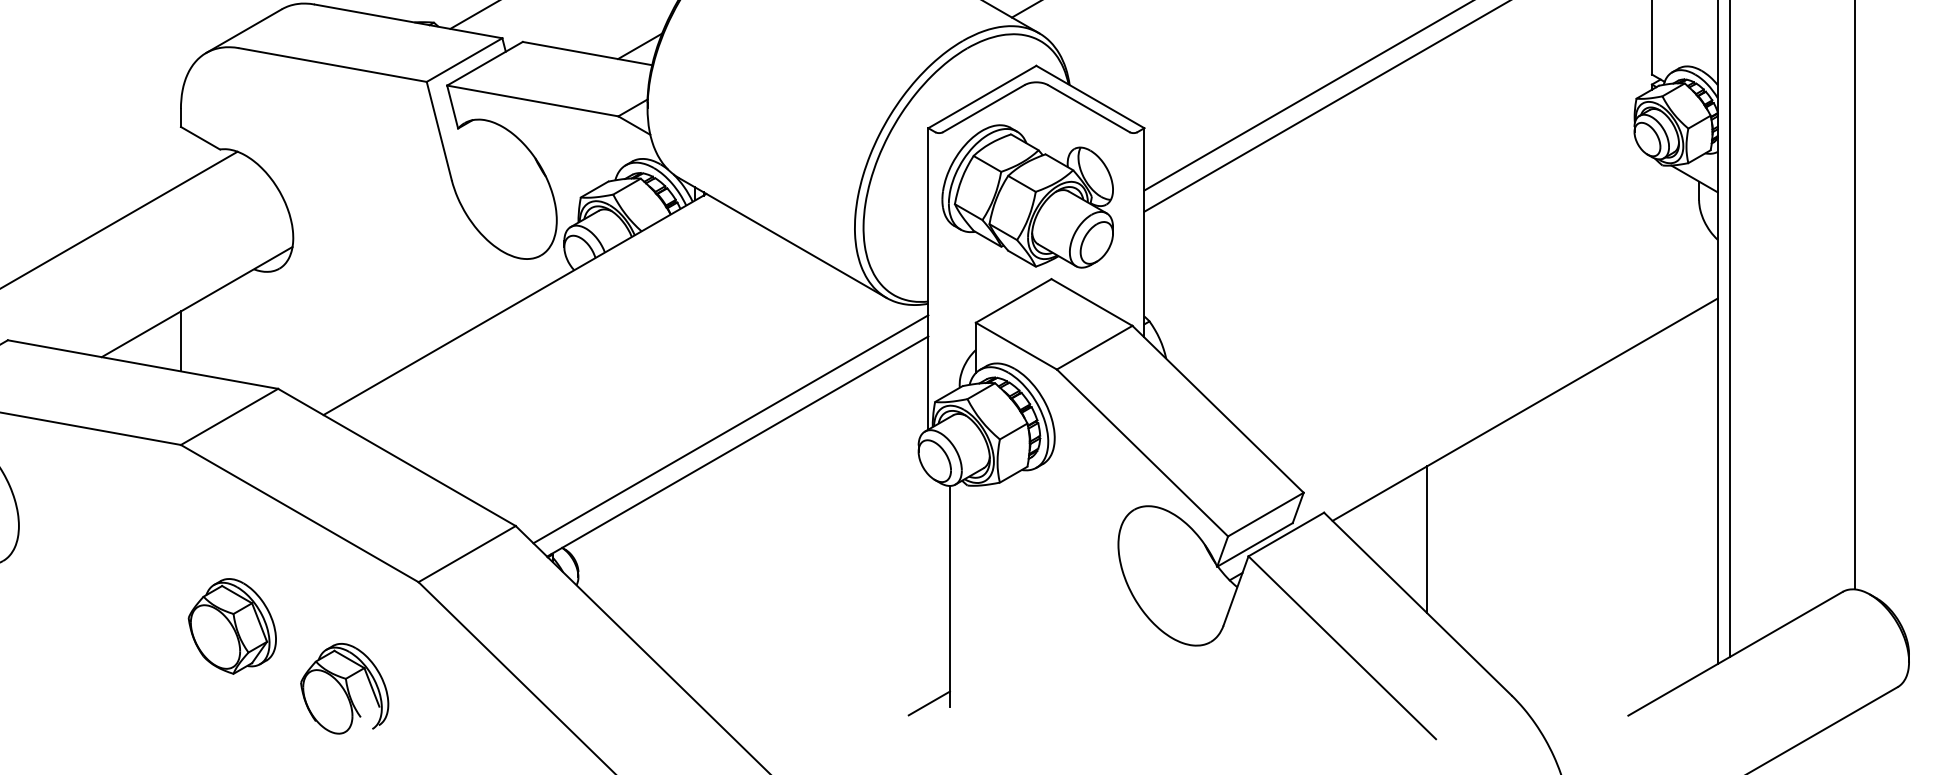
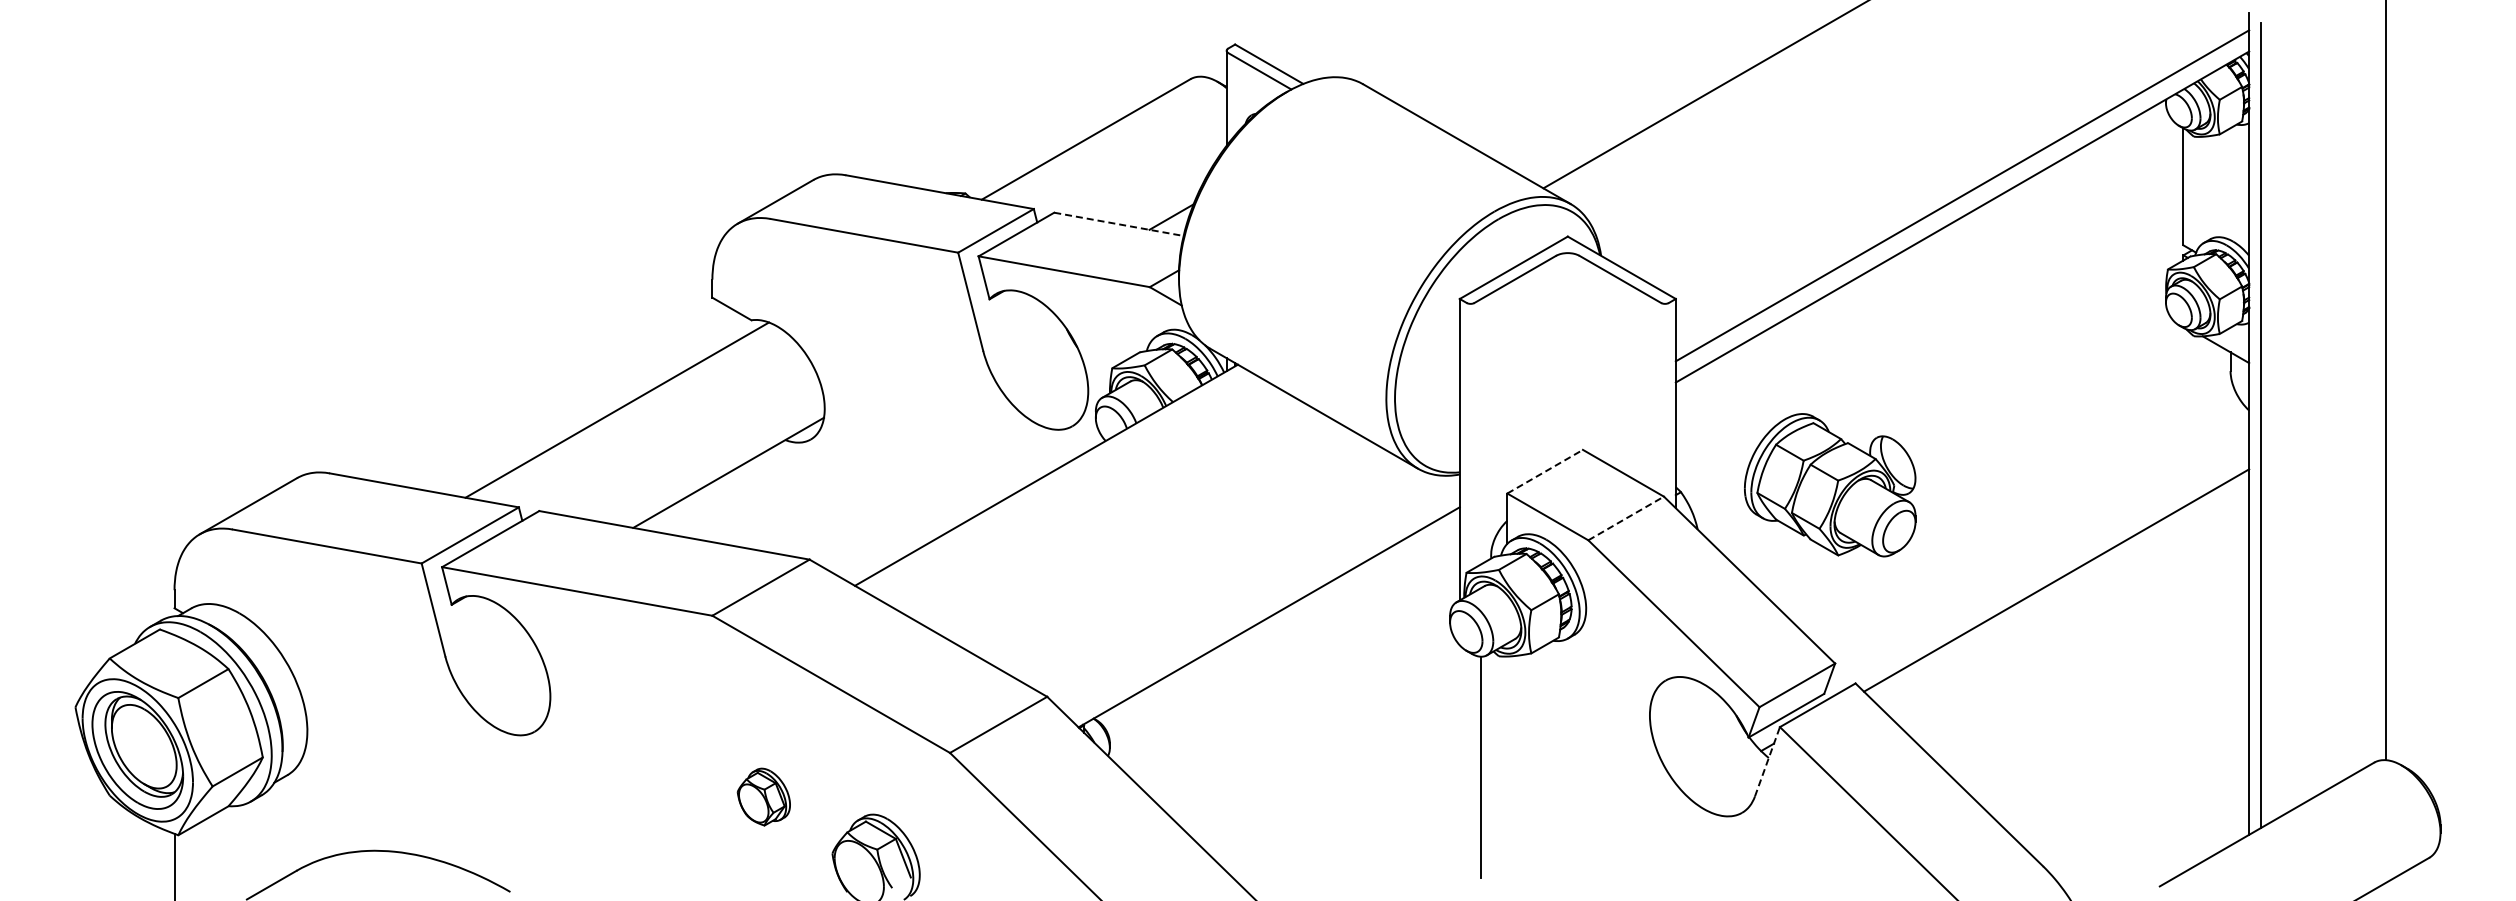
line: (587, 53) -> (1118, 224), solid -> dashed
part: (1028, 196) -> (1830, 485), moved
line: (1014, 300) -> (1545, 471), solid -> dashed
line: (181, 341) -> (712, 512), removed
line: (1095, 347) -> (1626, 518), solid -> dashed
line: (730, 429) -> (1261, 600), removed
line: (1427, 539) -> (1958, 710), removed
line: (1236, 590) -> (1767, 761), solid -> dashed
part: (232, 625) -> (763, 796), size x0.6
line: (929, 703) -> (1460, 874), removed

